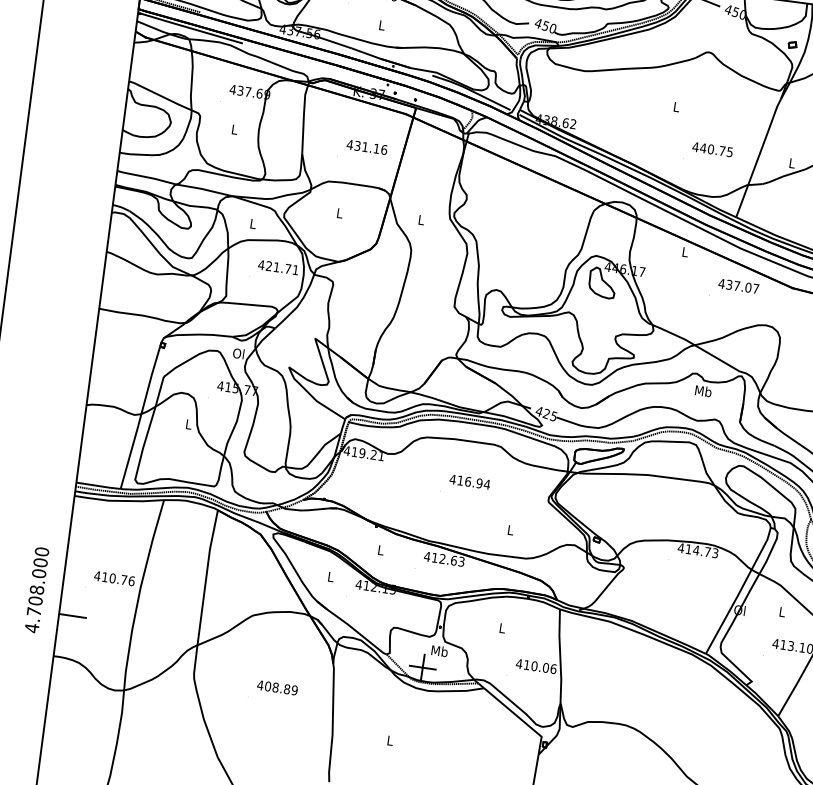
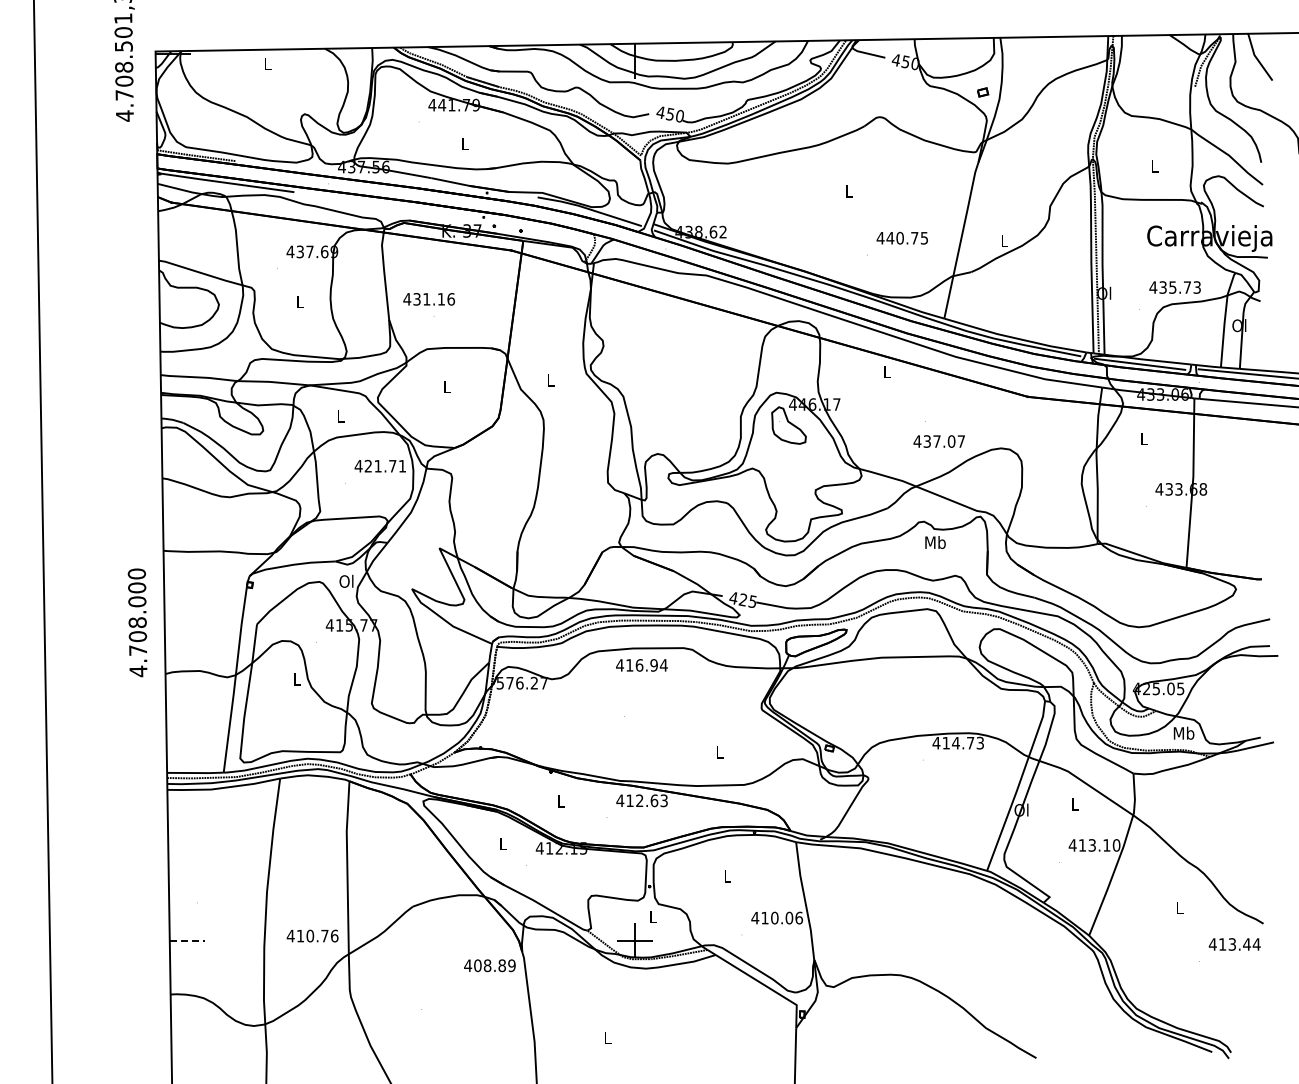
text: (366, 147) -> (428, 299), moved
text: (738, 286) -> (938, 441), moved
text: (363, 452) -> (521, 682), 419.21 -> 576.27
text: (469, 482) -> (641, 665), moved
text: (114, 578) -> (312, 935), moved
text: (36, 589) -> (137, 622), moved
line: (72, 615) -> (187, 940), solid -> dashed
text: (439, 650) -> (653, 916), Mb -> L
text: (277, 687) -> (489, 965), moved

